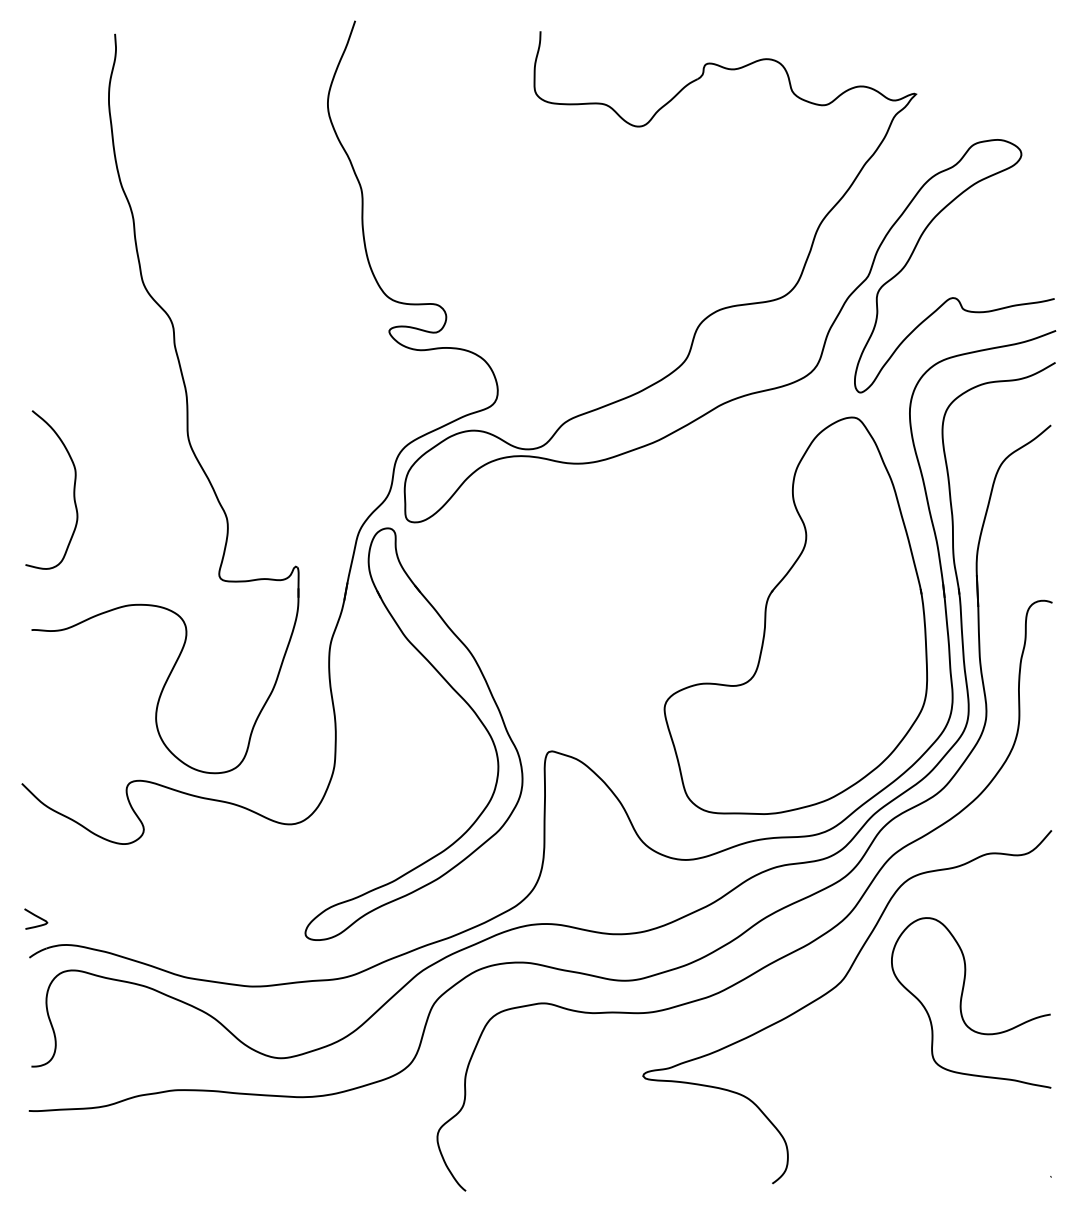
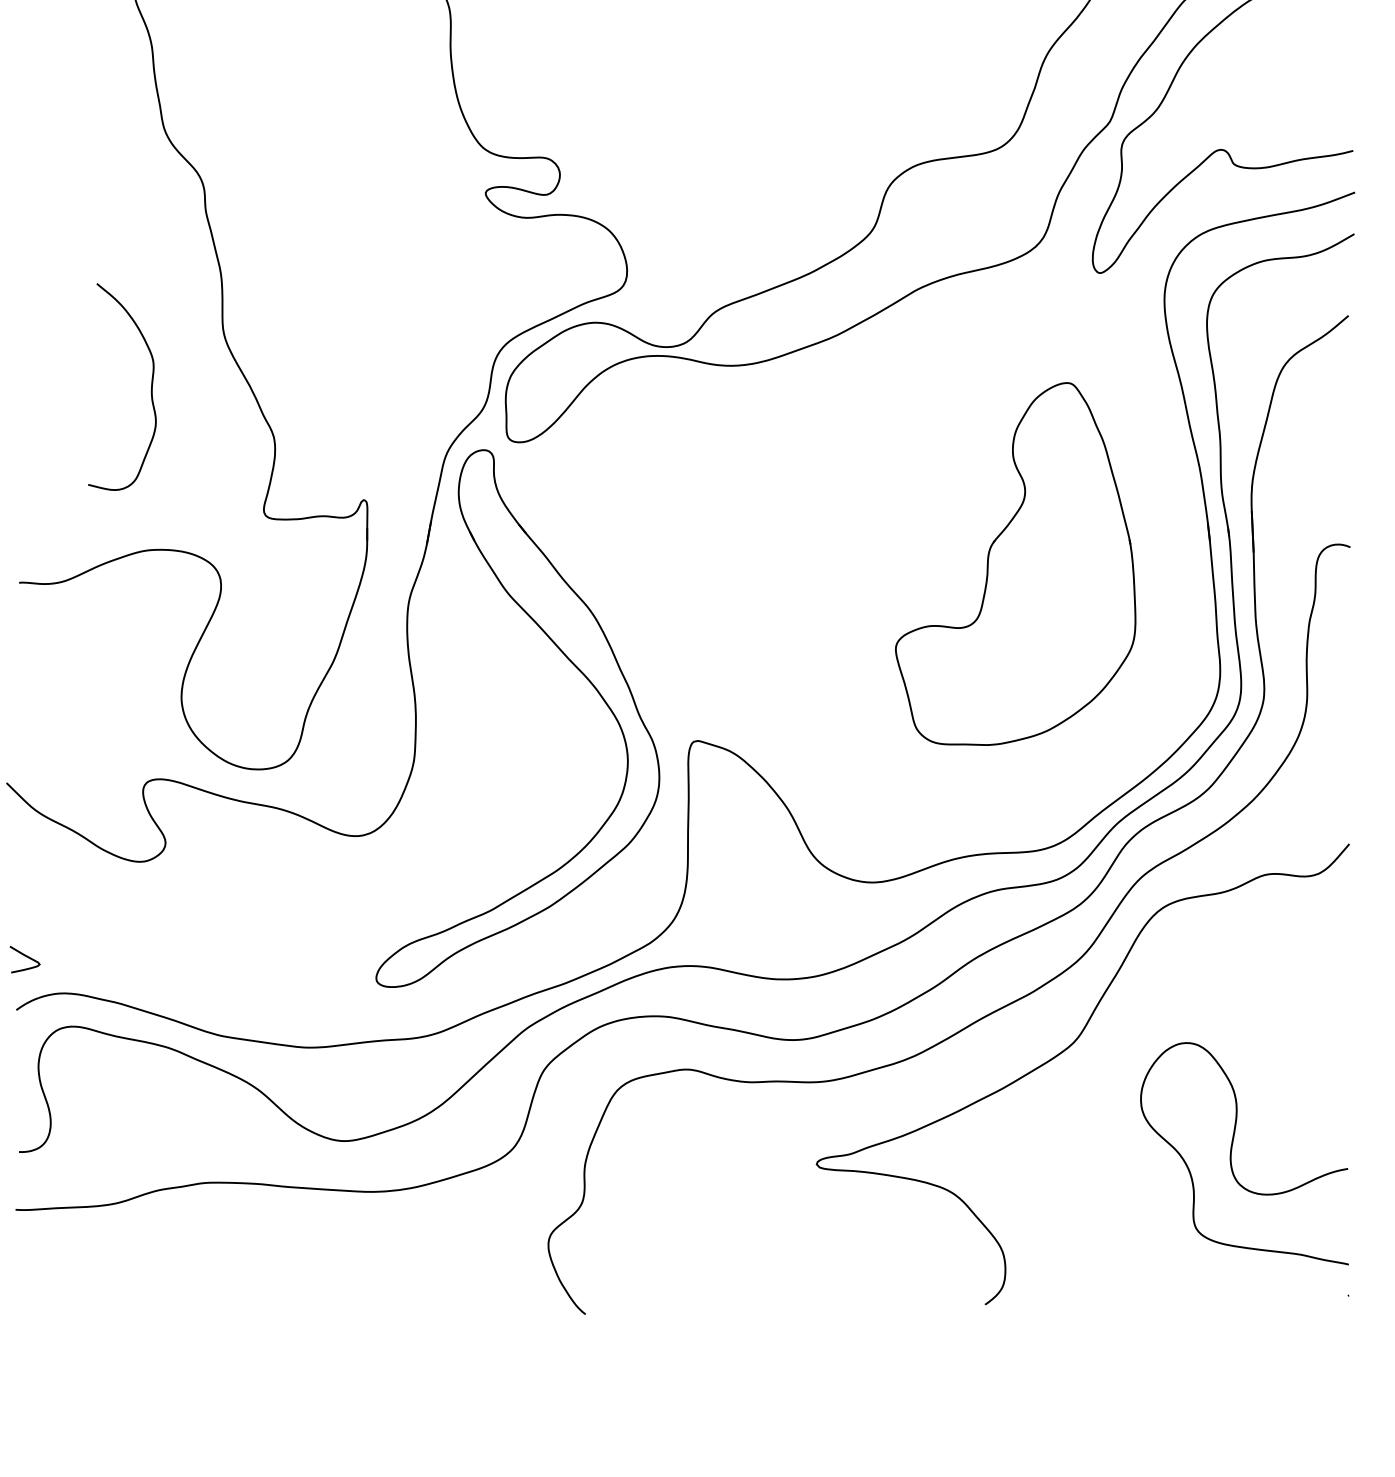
curve: (73, 489) -> (150, 386), moved
part: (795, 615) -> (1015, 563), size x0.7
curve: (962, 998) -> (1233, 1147), moved

